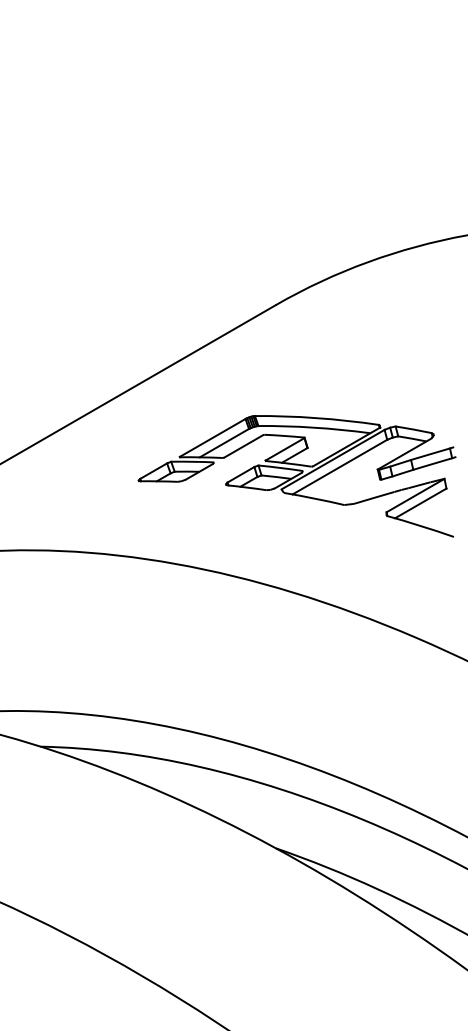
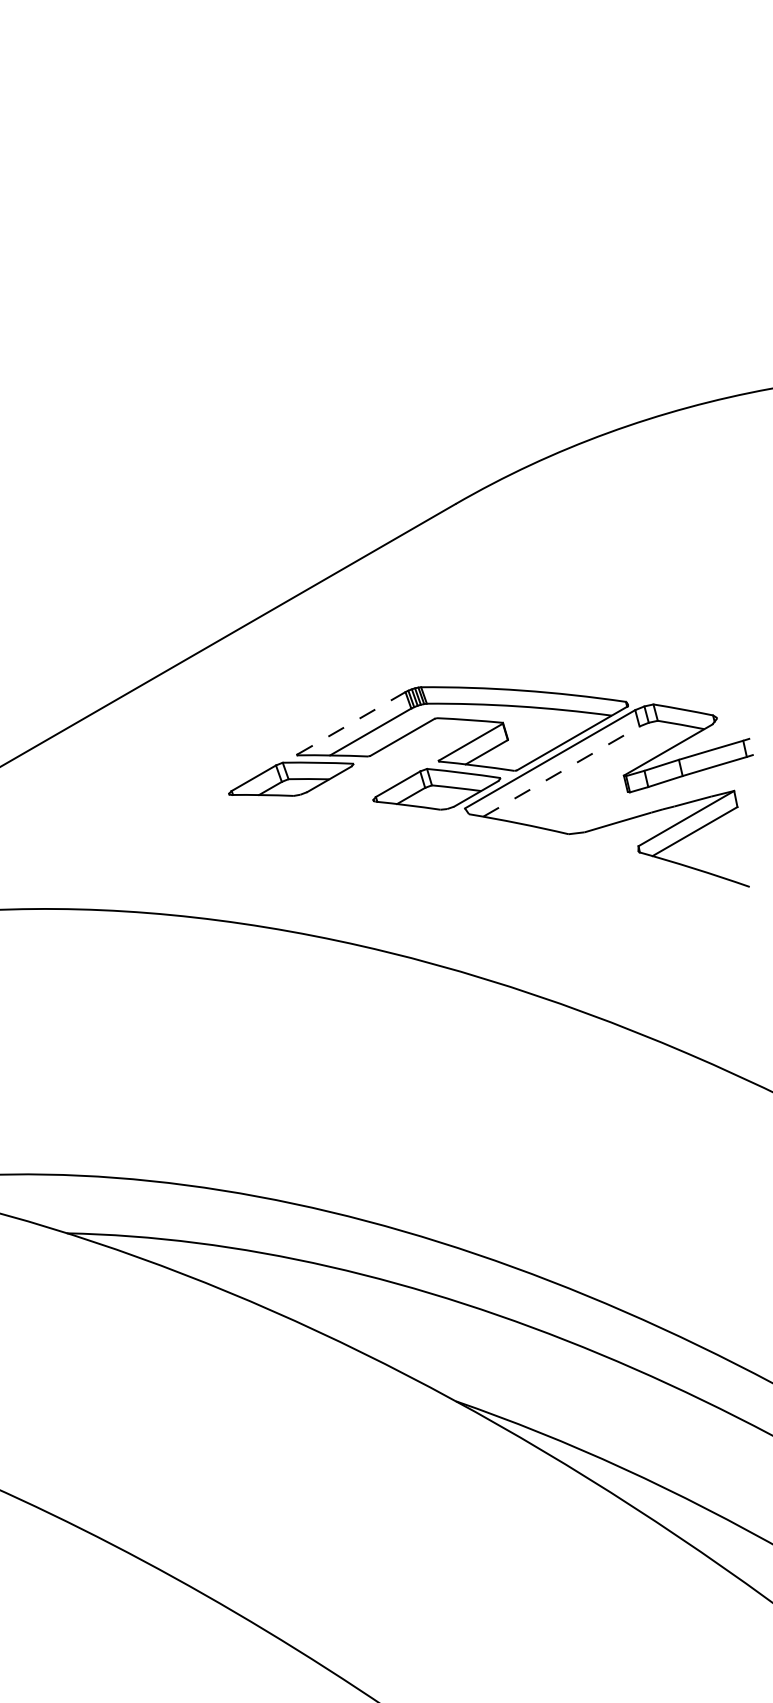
line: (212, 437) -> (350, 722), solid -> dashed
line: (339, 467) -> (560, 772), solid -> dashed

